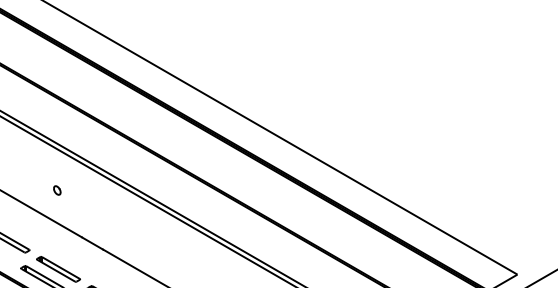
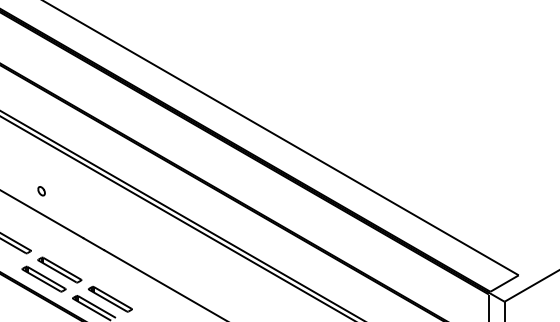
part: (57, 190) -> (41, 191), moved

